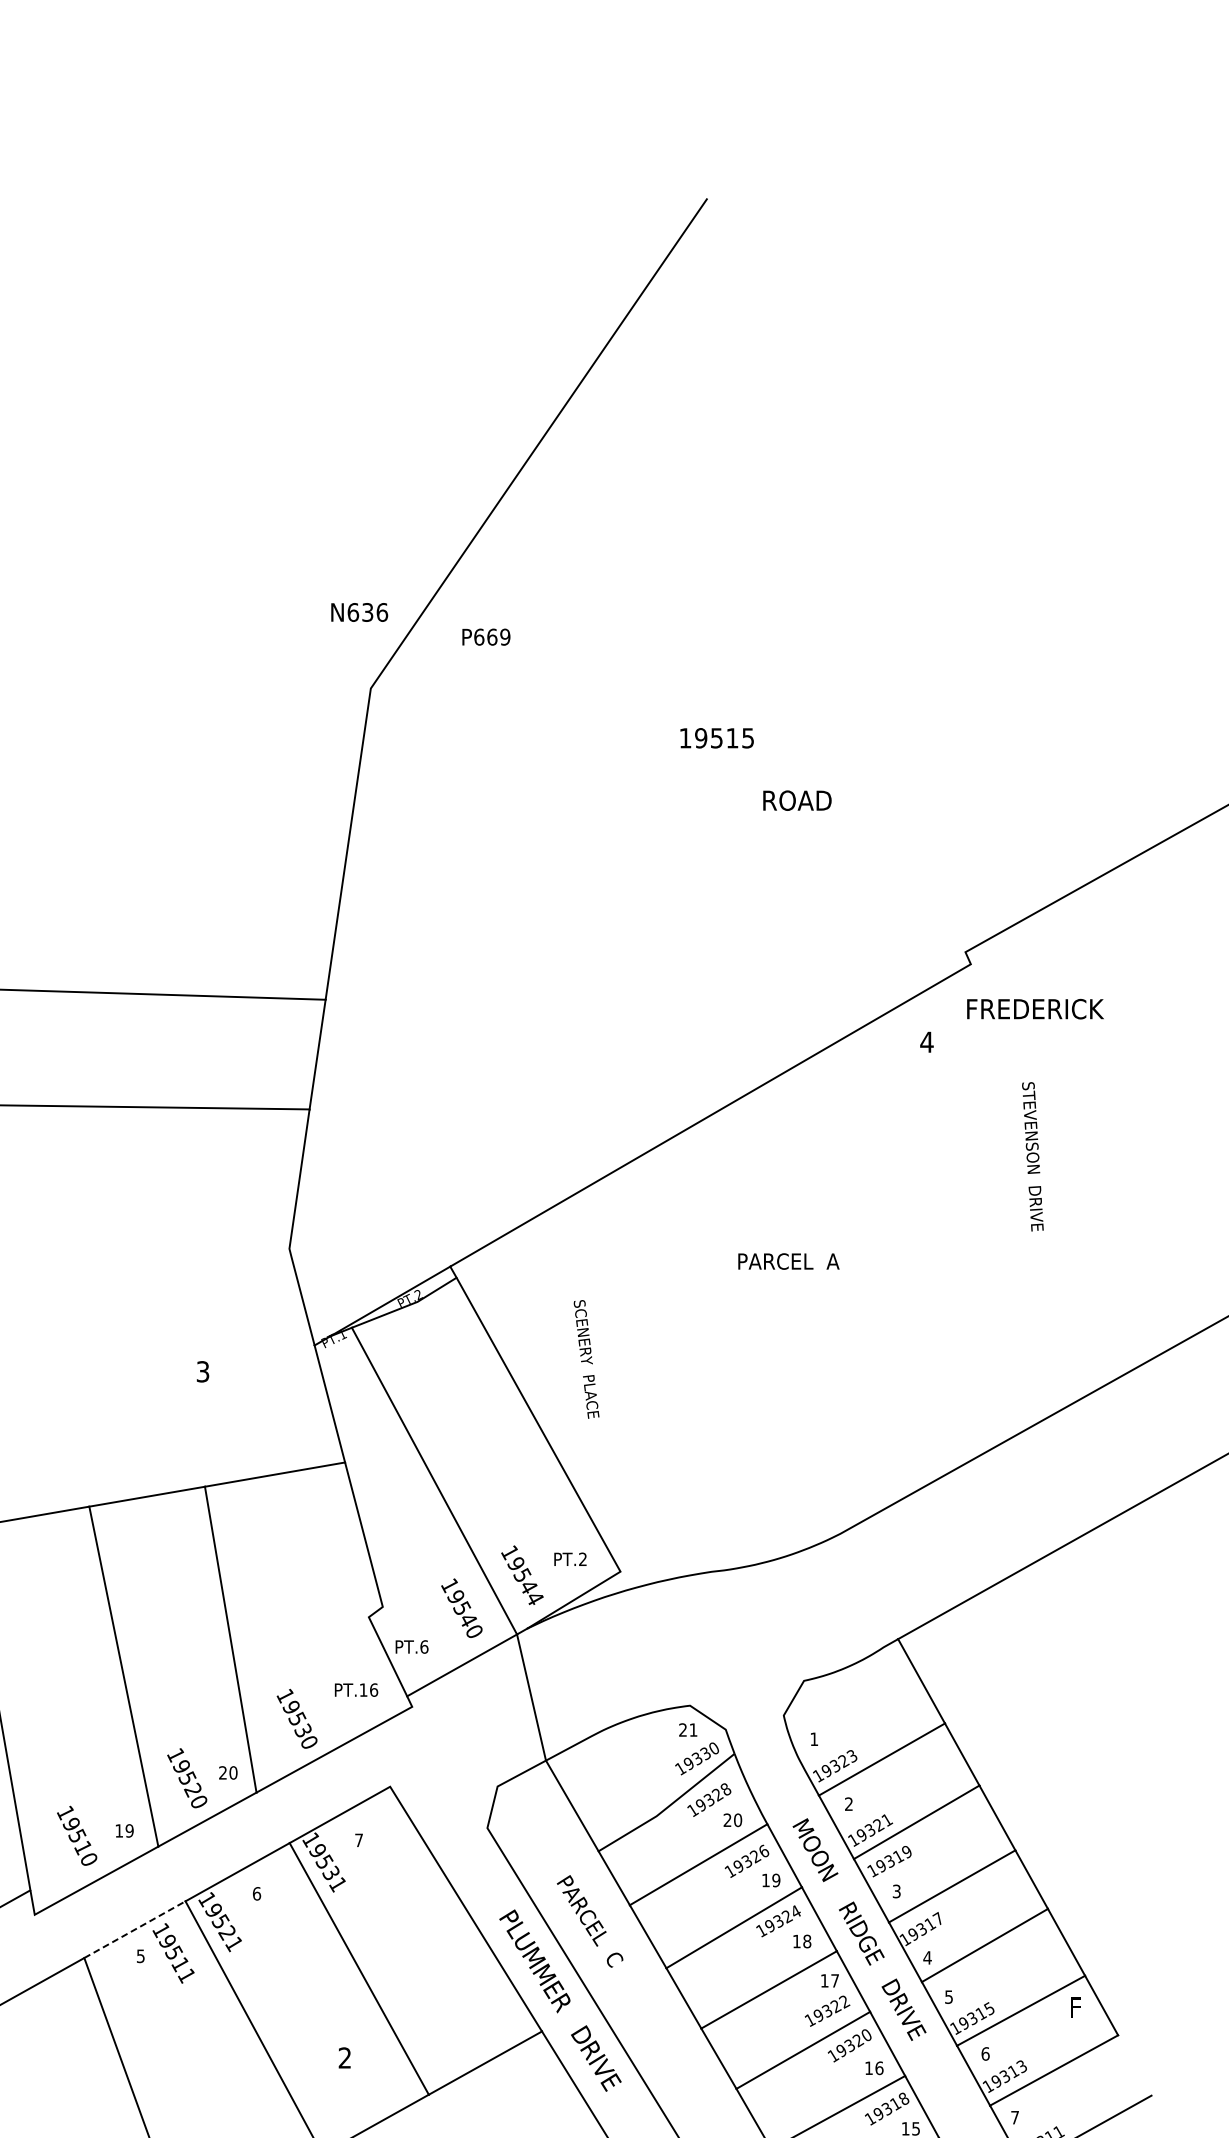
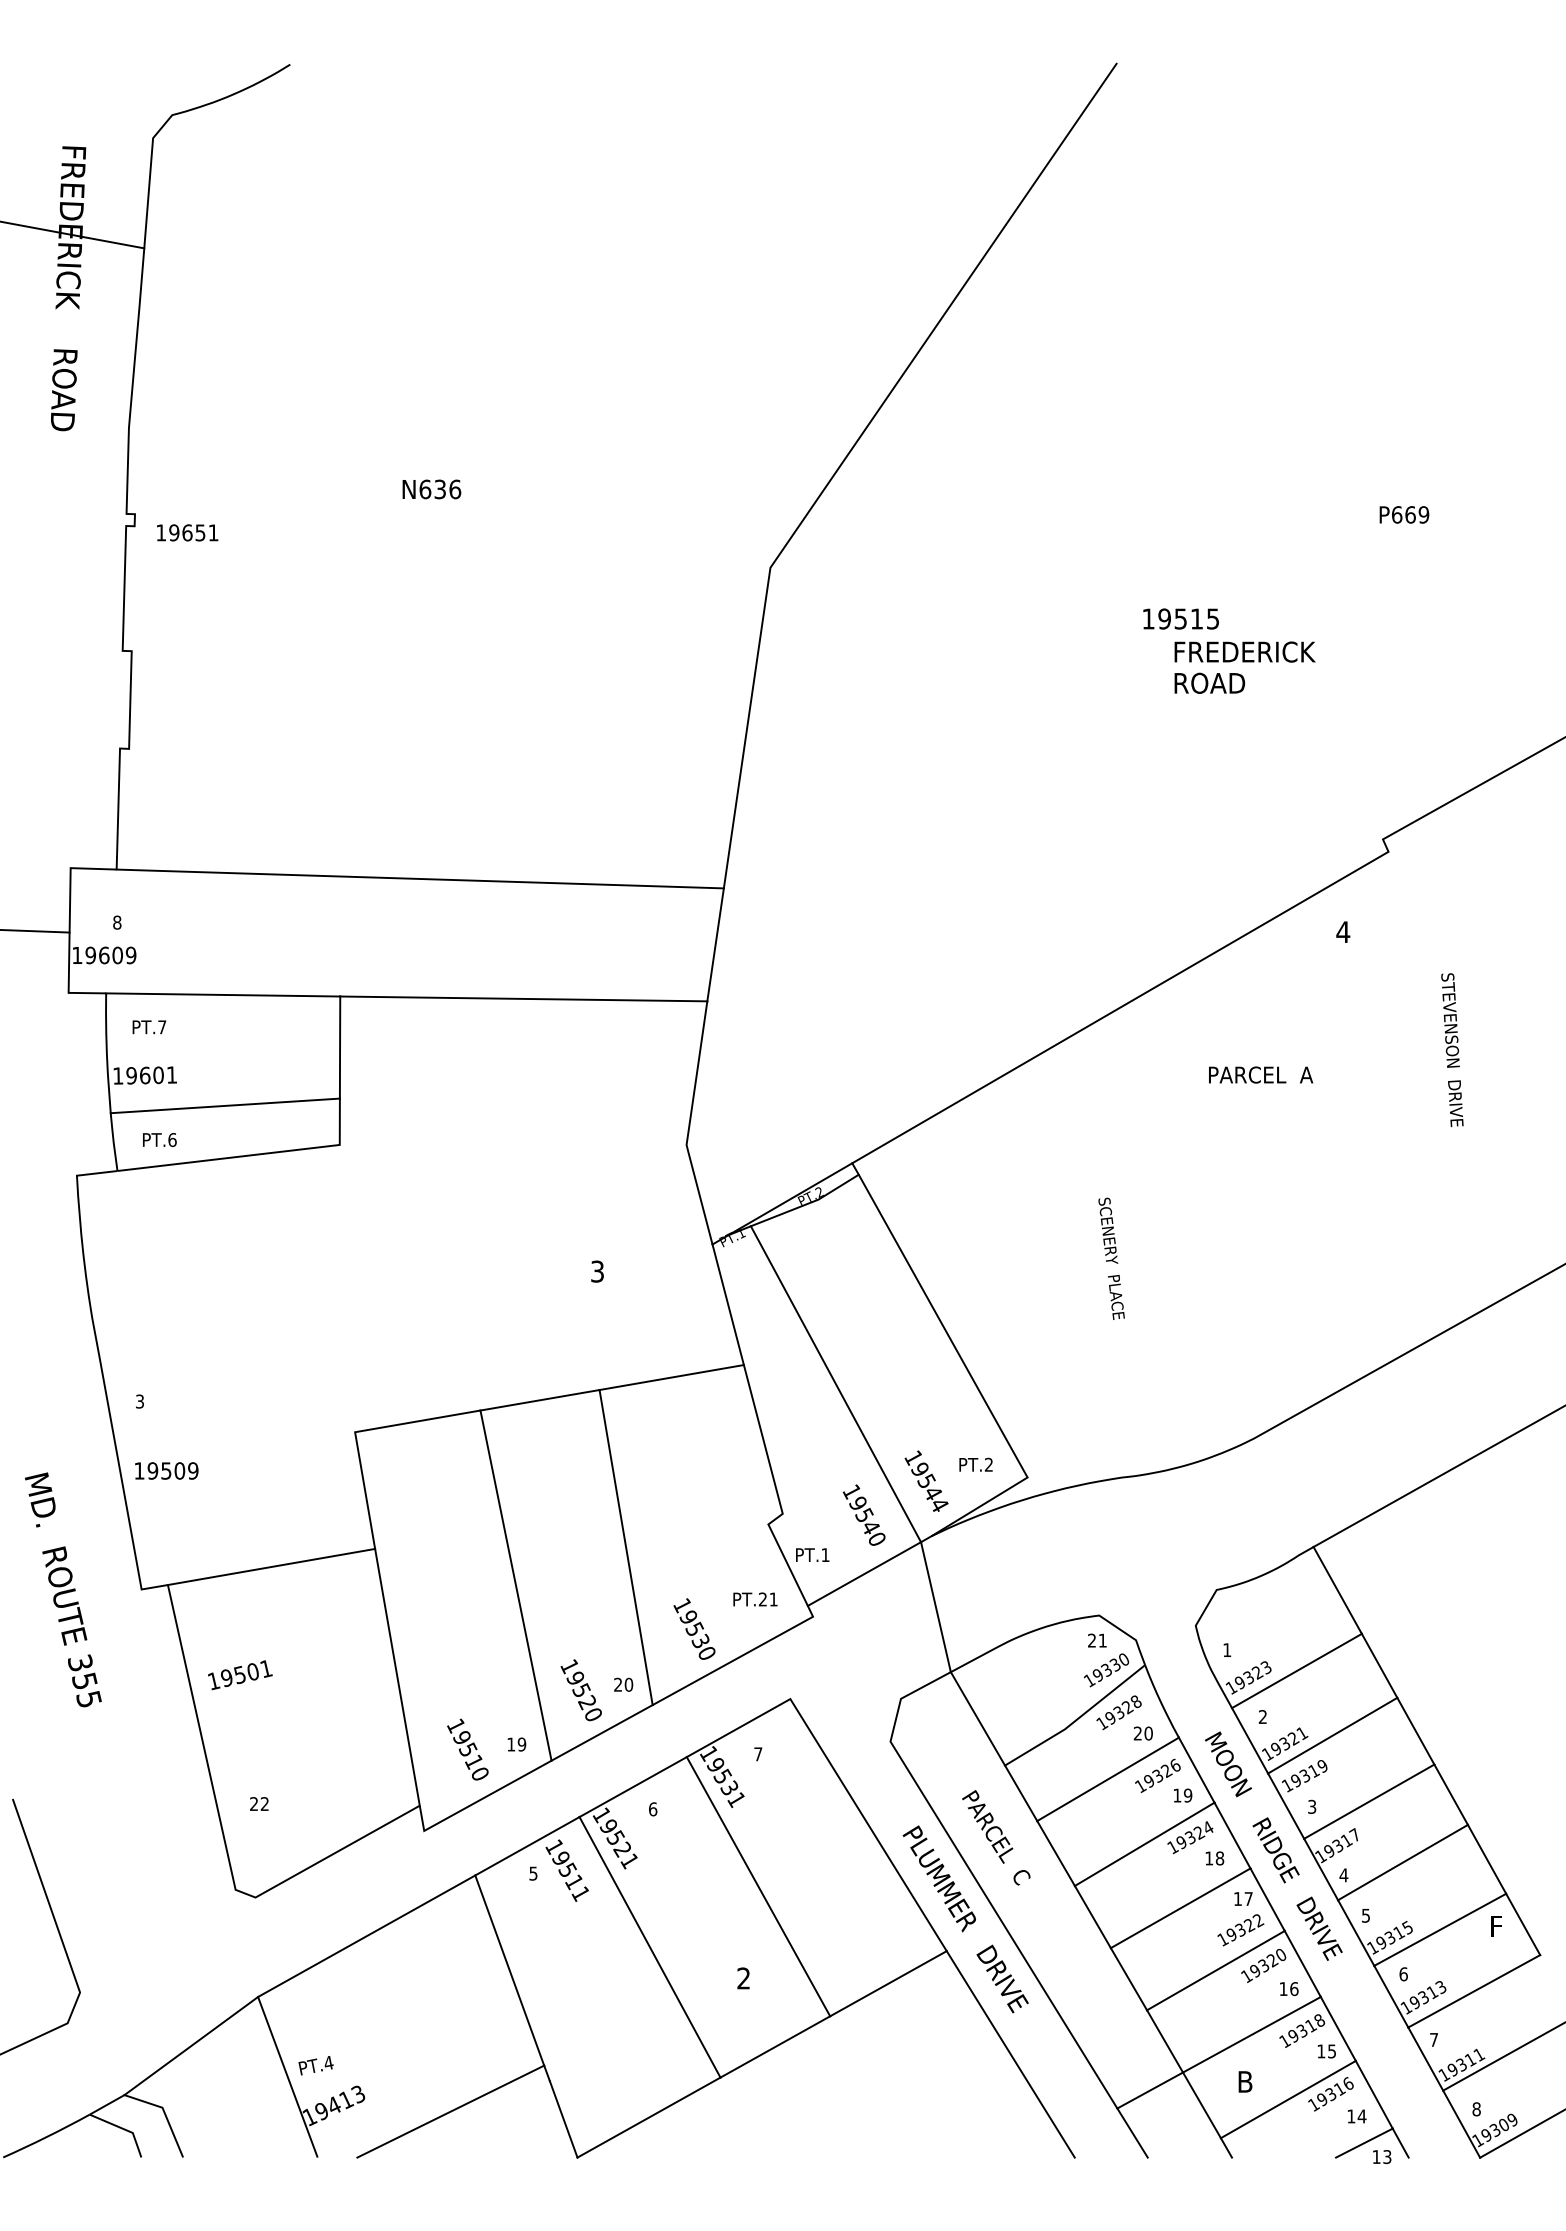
text: (359, 612) -> (431, 489), moved
text: (486, 636) -> (1404, 514), moved
text: (716, 737) -> (1180, 618), moved
text: (1034, 1008) -> (1244, 651), moved
text: (789, 1261) -> (1261, 1074), moved
text: (586, 1359) -> (1111, 1258), moved
text: (424, 1647) -> (825, 1555), PT.6 -> PT.1
text: (368, 1690) -> (767, 1599), PT.16 -> PT.21
line: (135, 1929) -> (527, 1846), dashed -> solid

